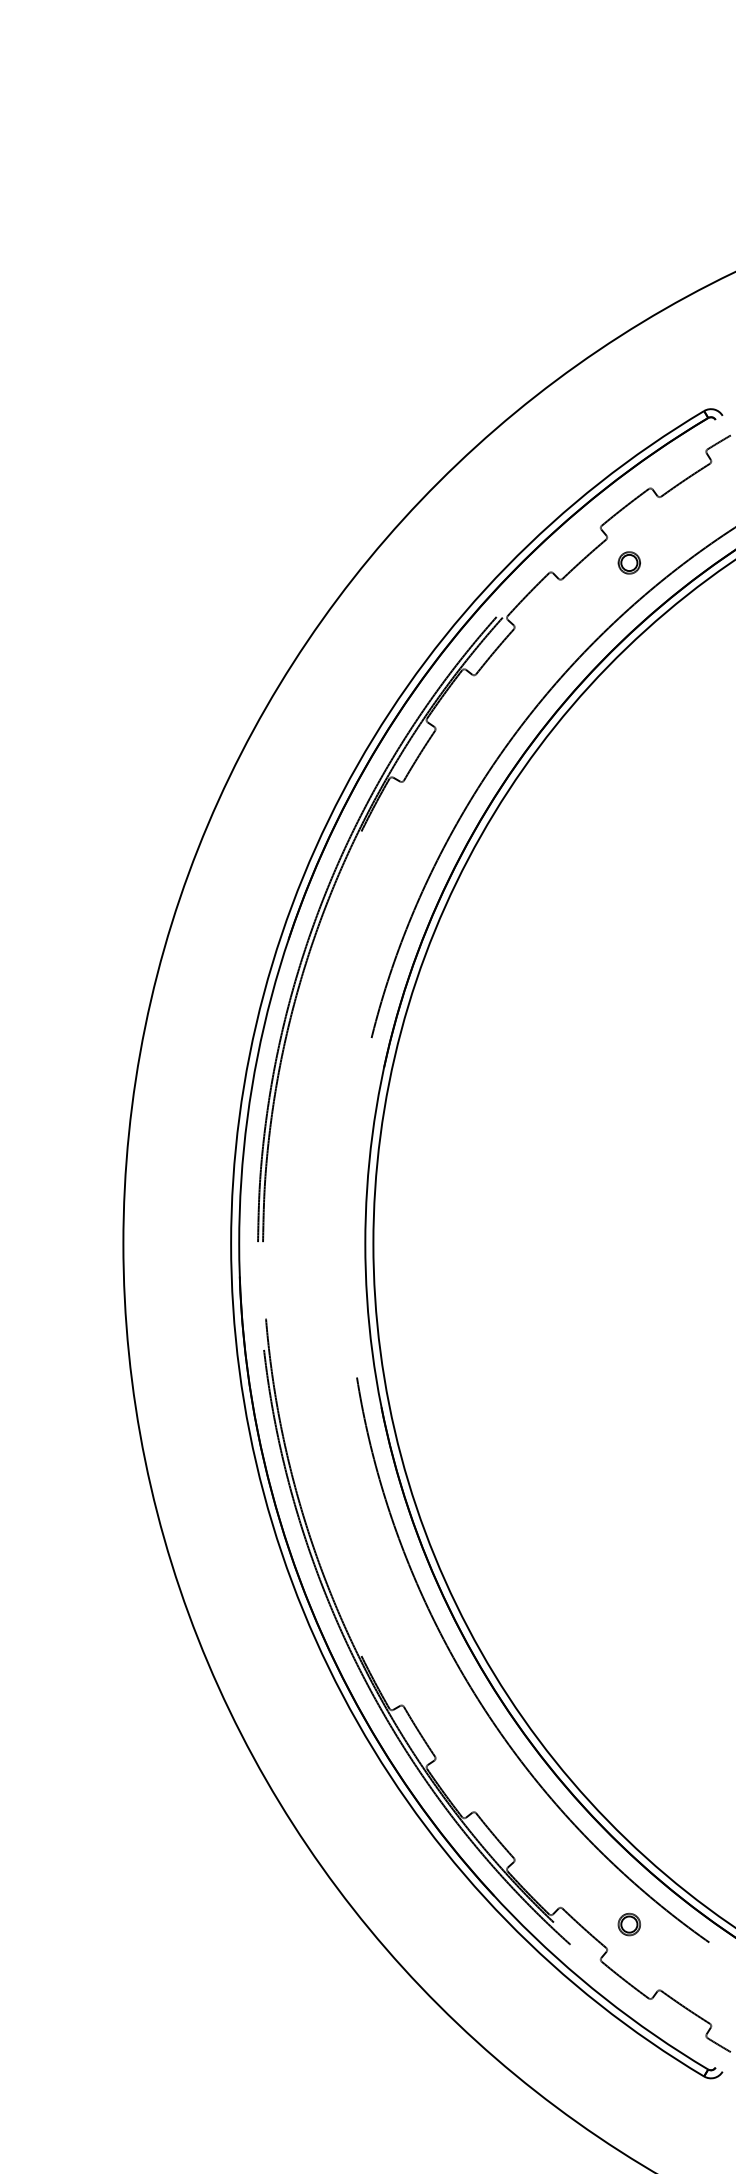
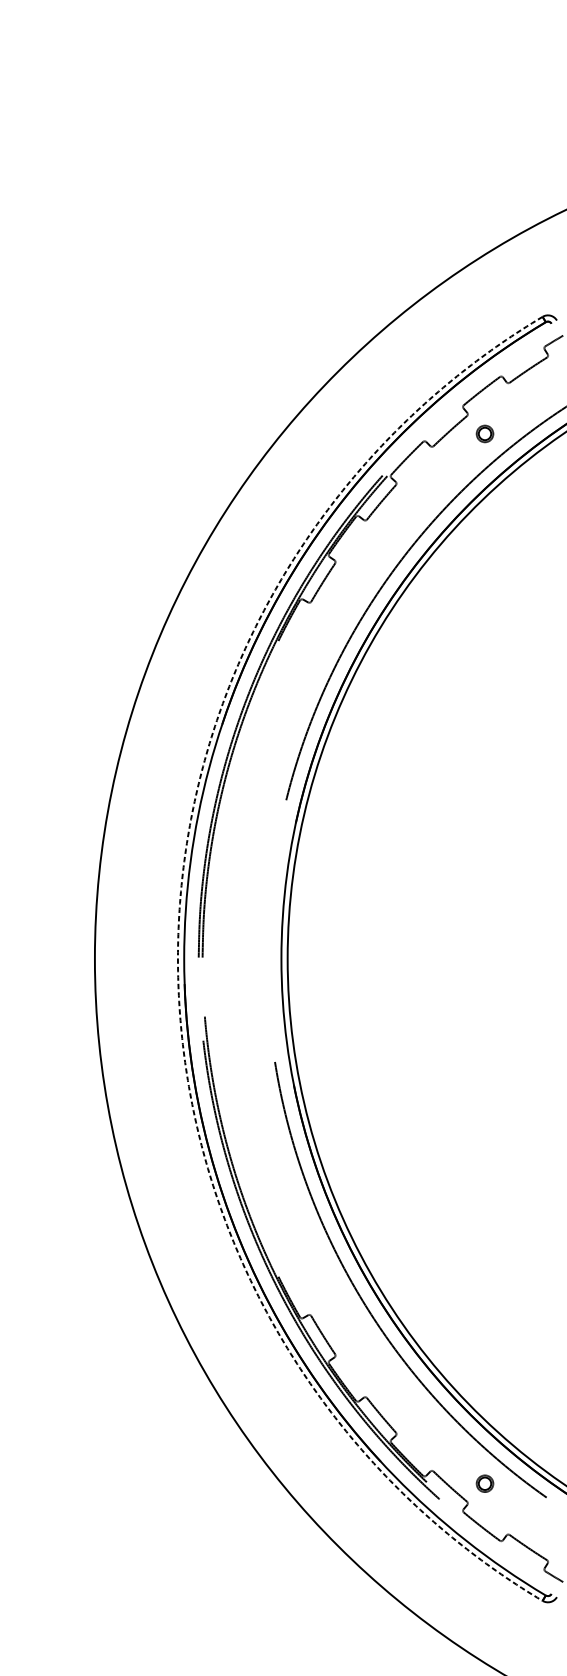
arc: (231, 1243) -> (178, 958), solid -> dashed

